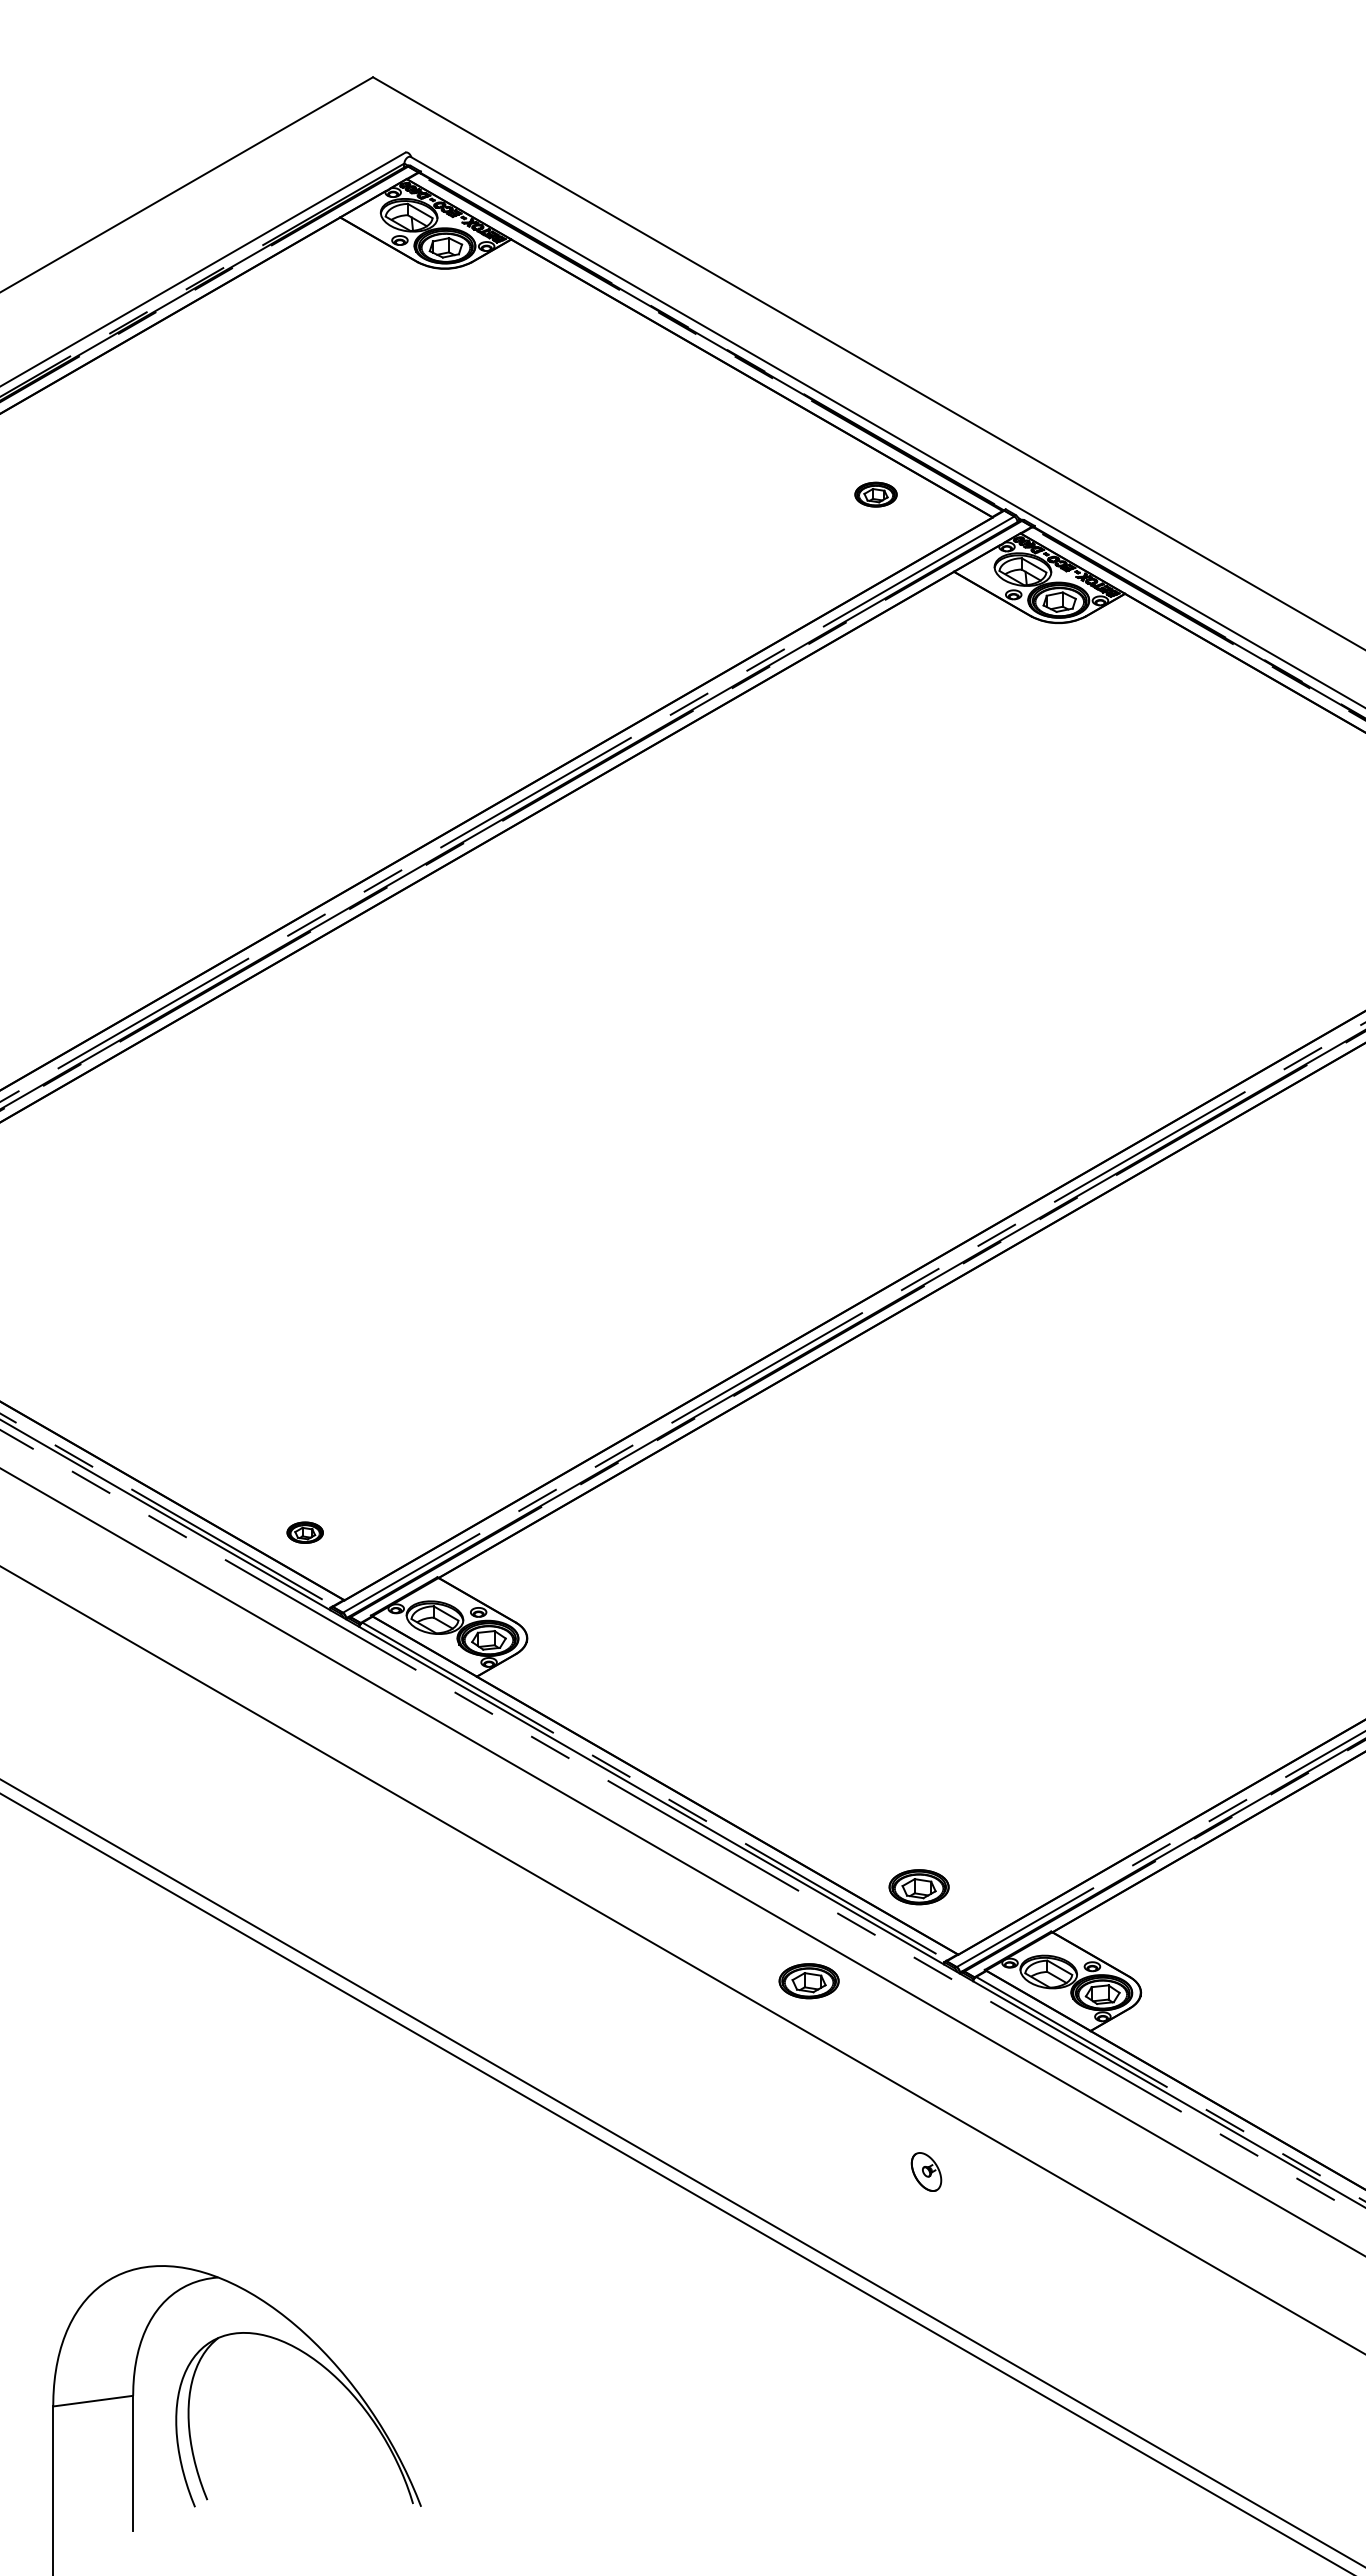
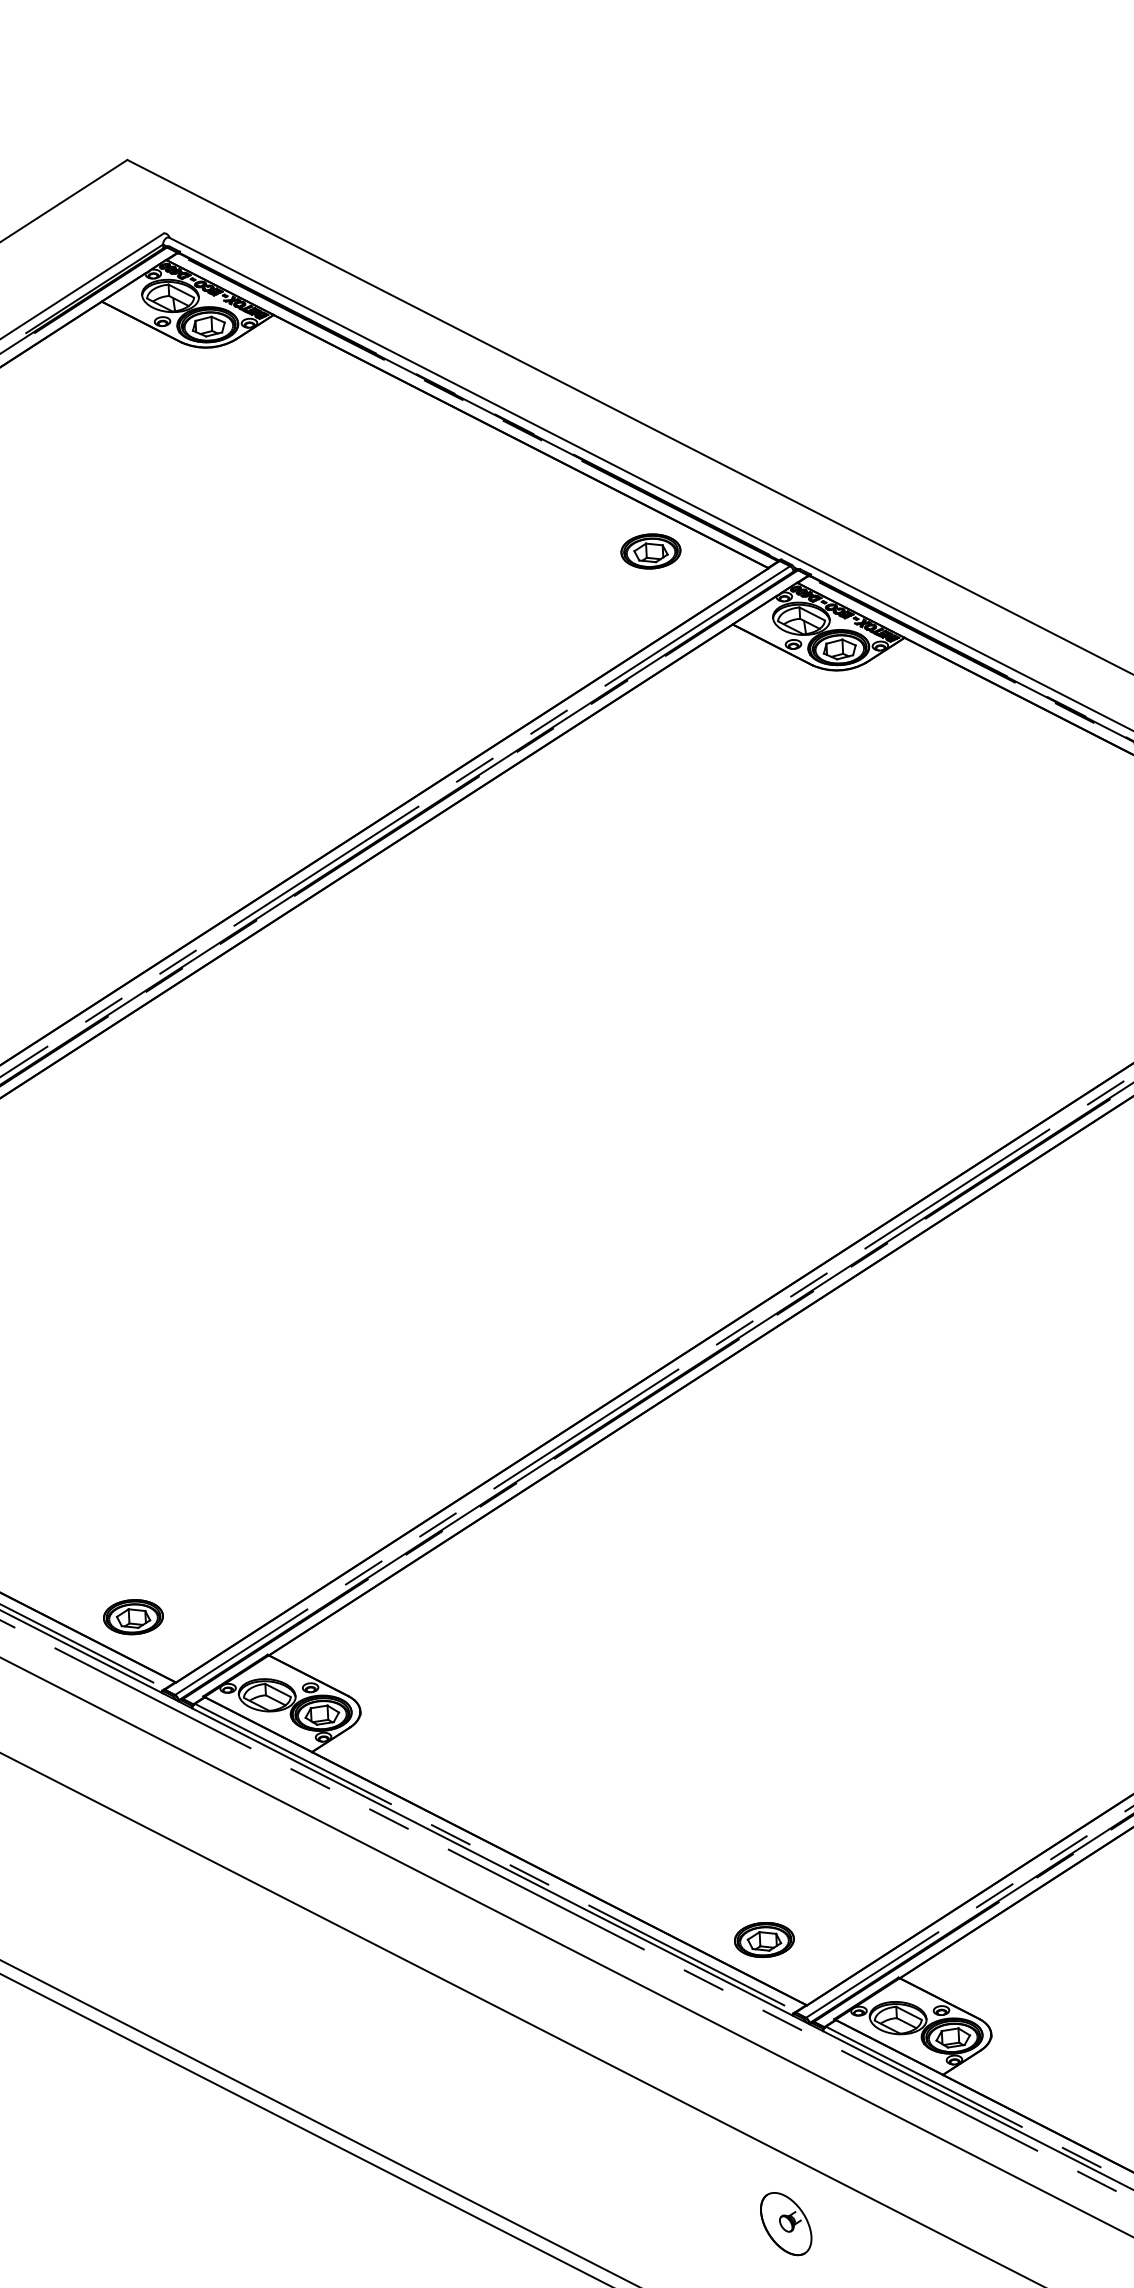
part: (875, 494) -> (650, 551), size x1.43
part: (304, 1532) -> (132, 1616), size x1.67
part: (808, 1981) -> (658, 2039), removed
part: (926, 2171) -> (786, 2223), size x1.67

